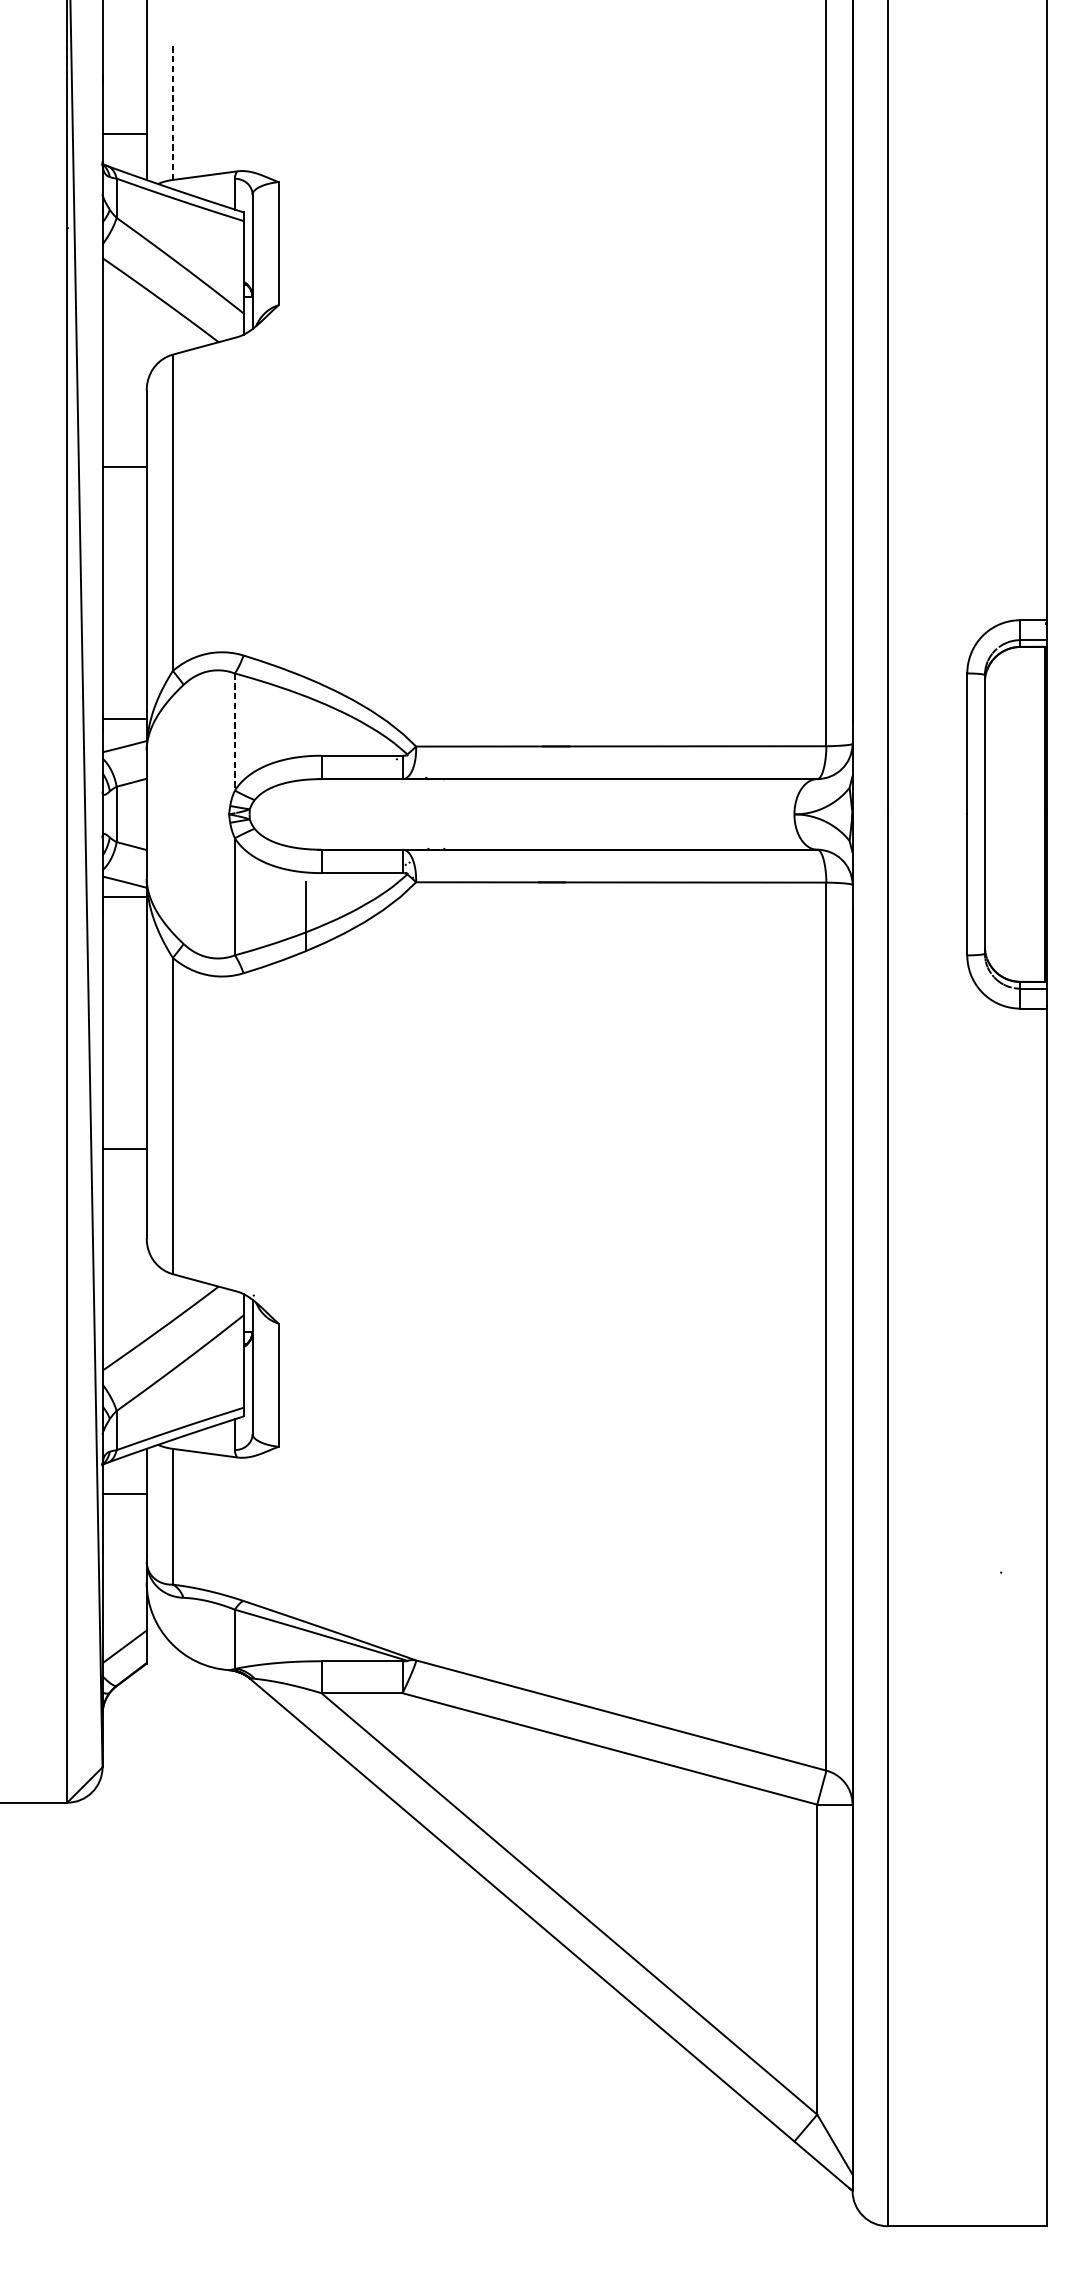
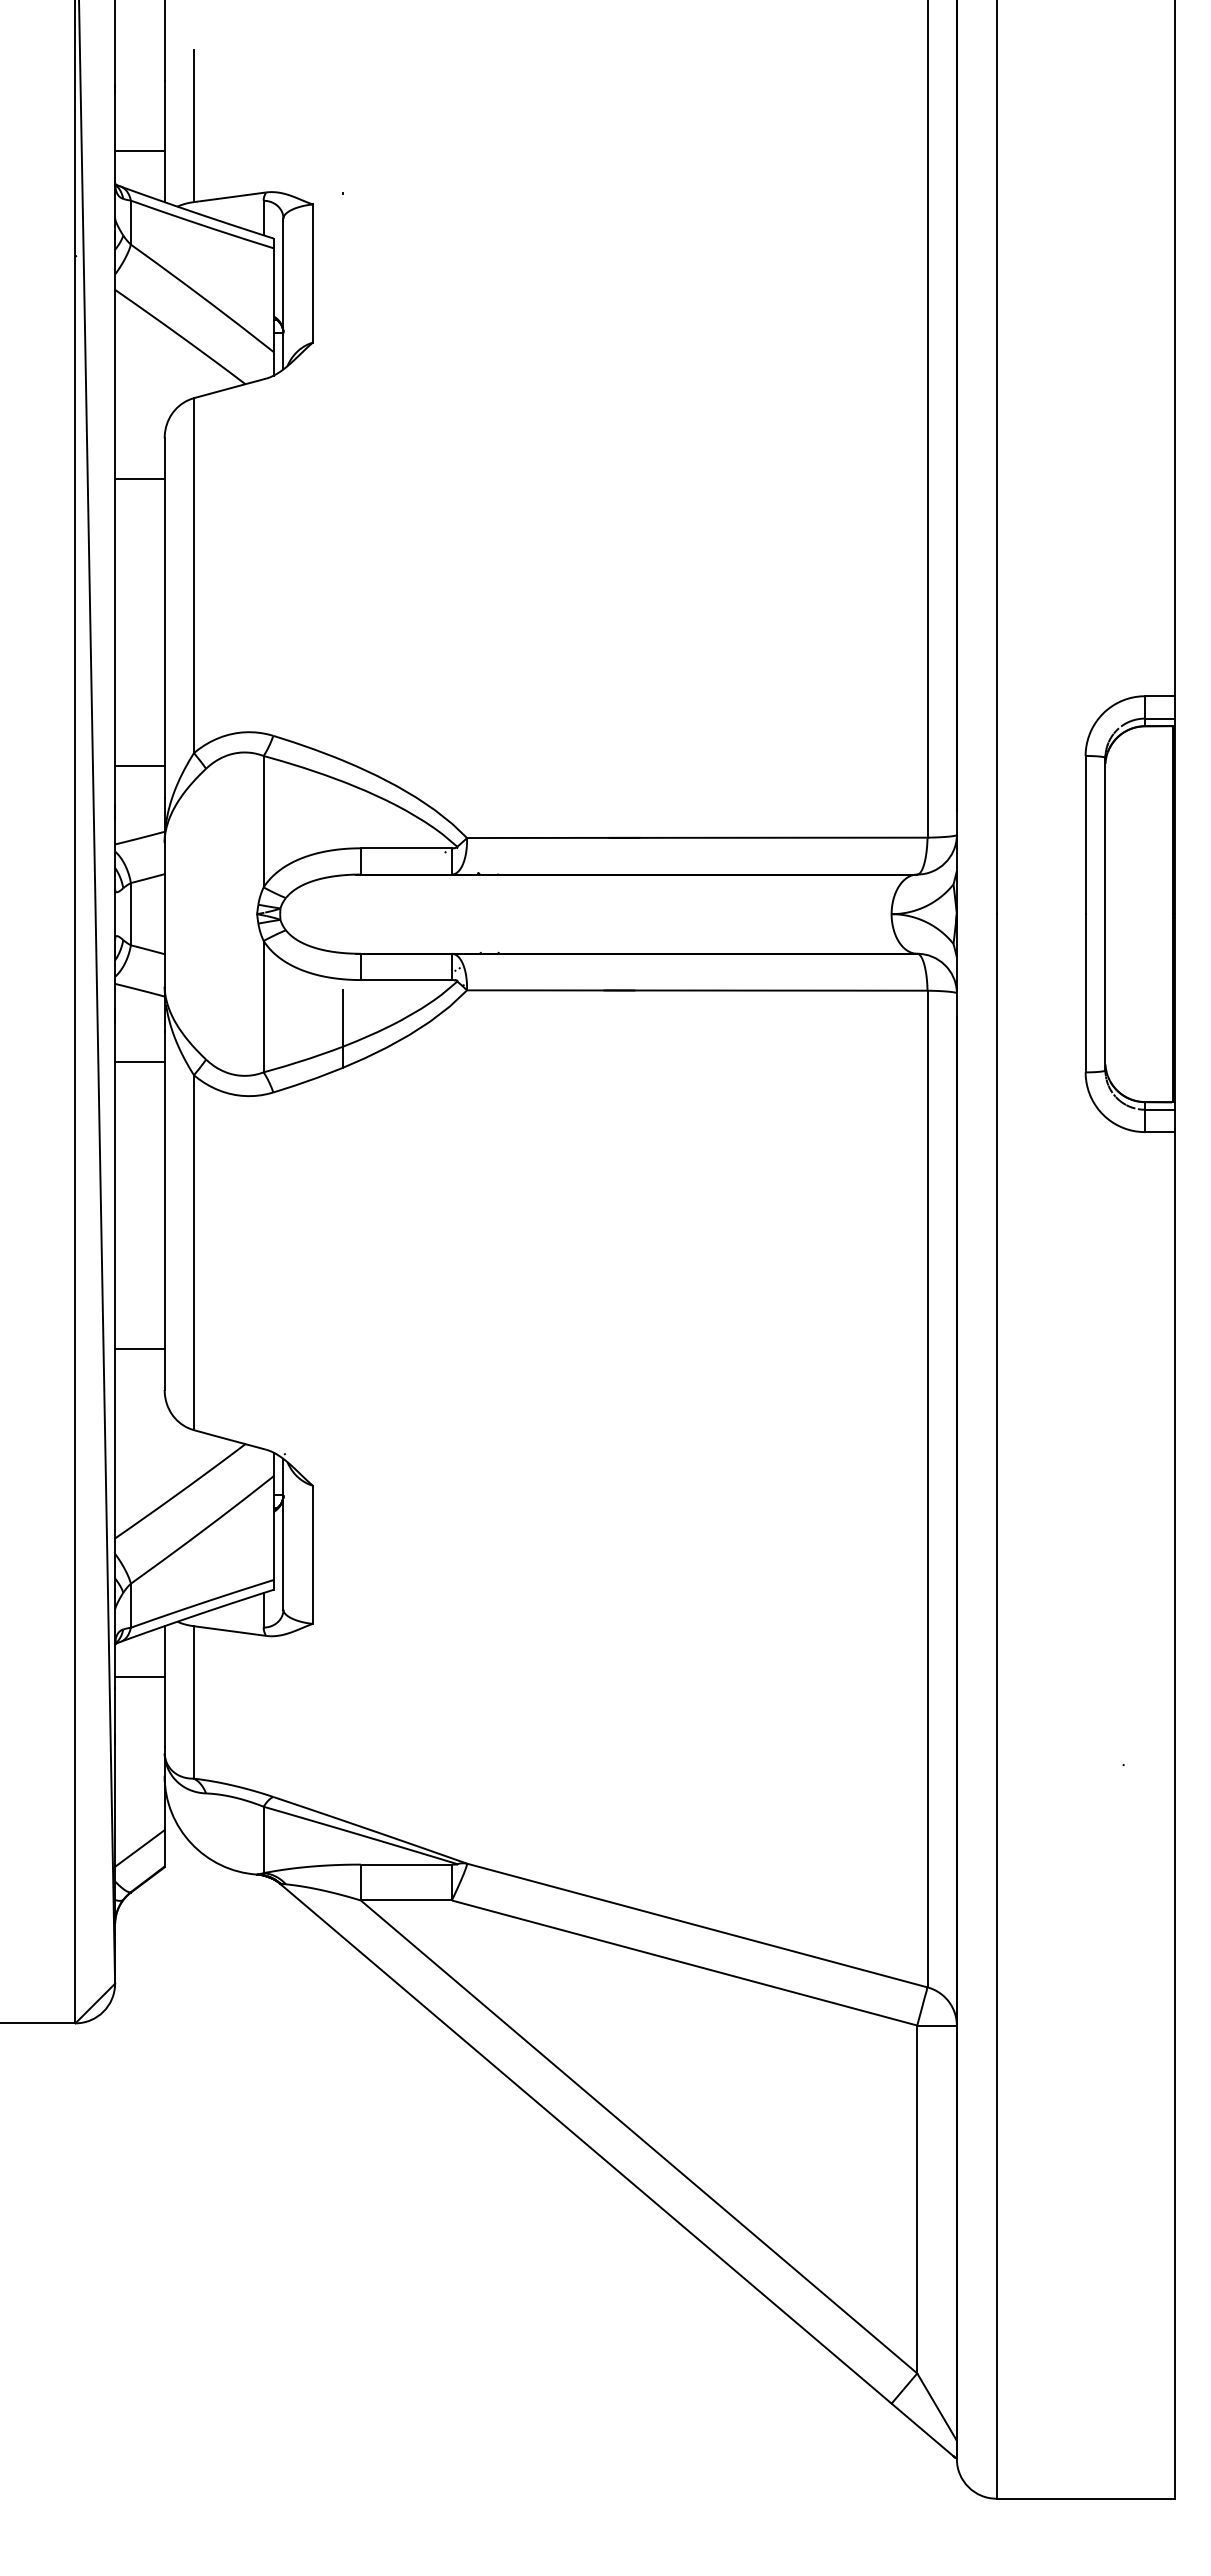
line: (172, 111) -> (193, 125), dashed -> solid
line: (124, 467) -> (139, 479), moved
line: (124, 719) -> (139, 766), moved
line: (234, 731) -> (263, 821), dashed -> solid
line: (124, 897) -> (139, 1062), moved
line: (124, 1148) -> (139, 1349), moved

